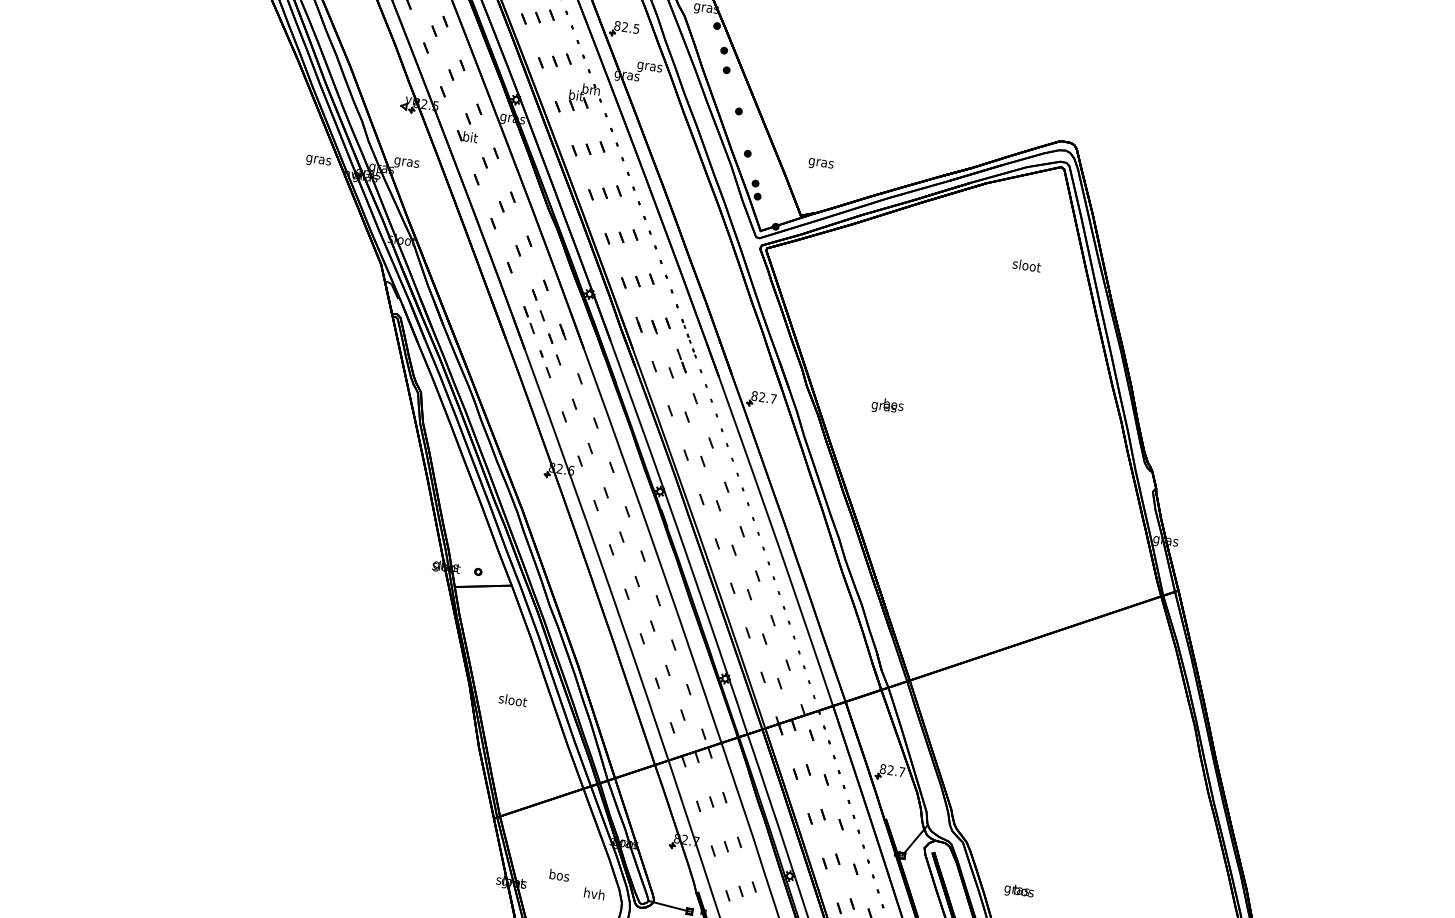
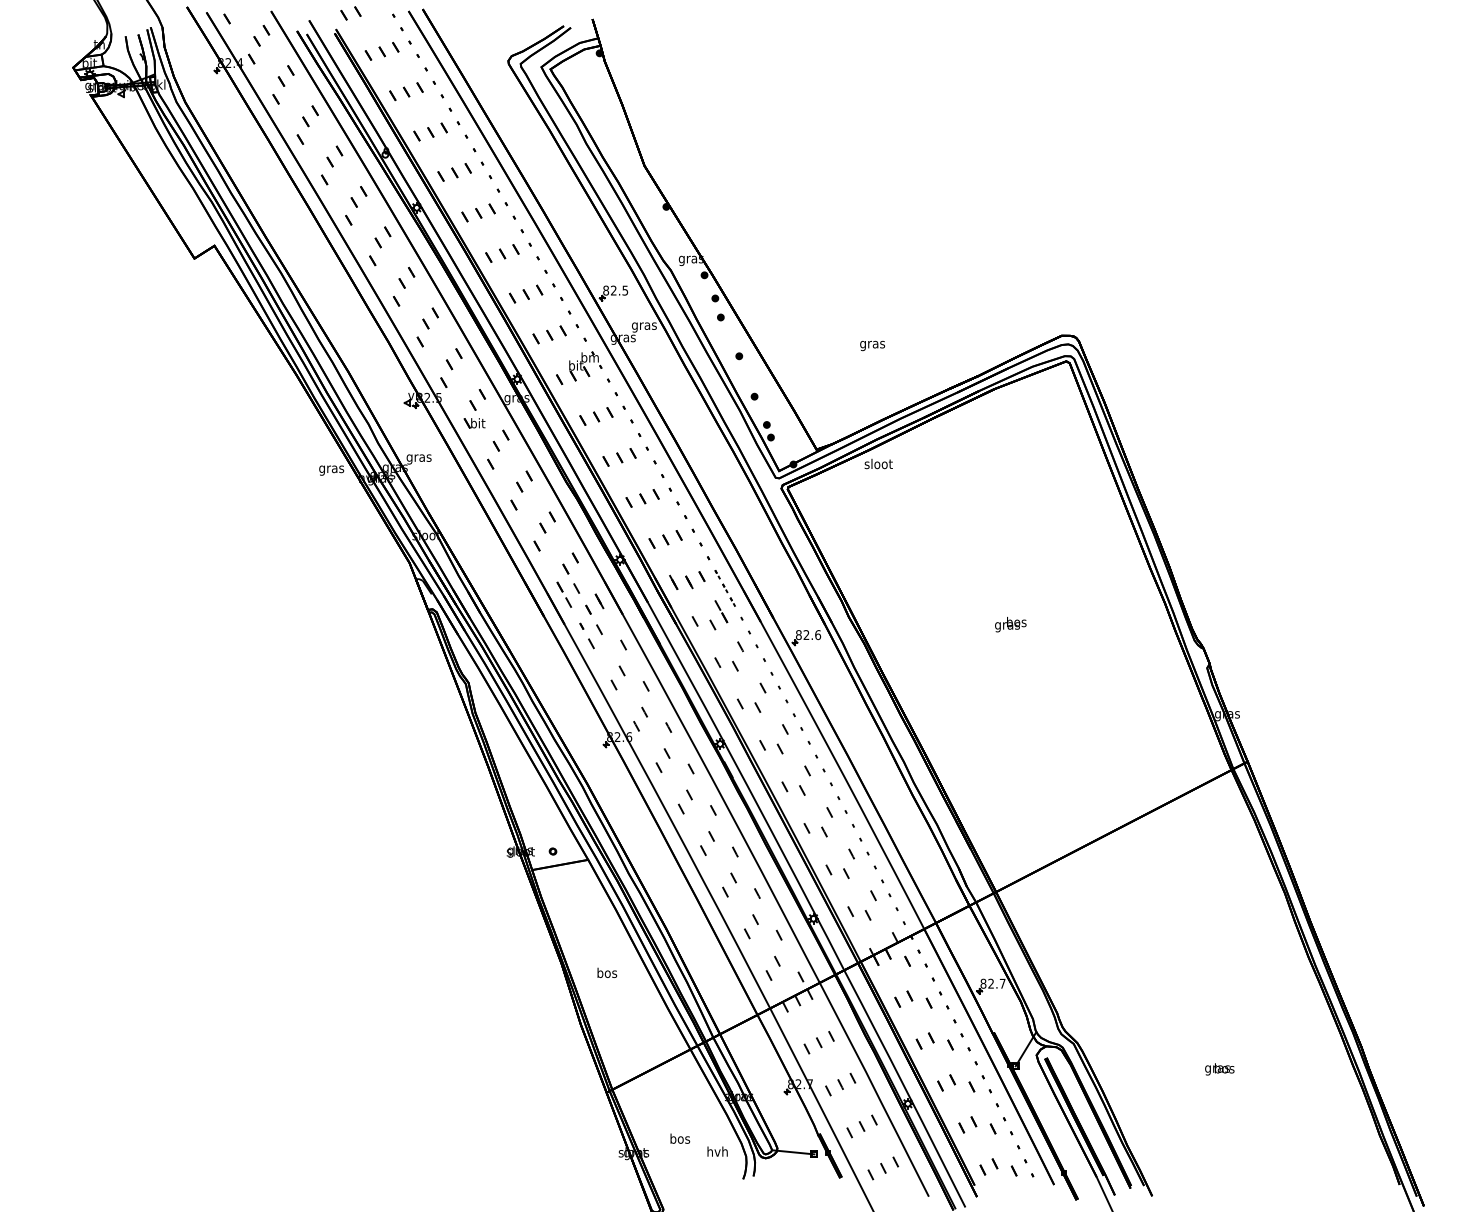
text: (821, 164) -> (872, 345), moved
text: (1026, 266) -> (878, 464), moved
text: (773, 399) -> (818, 635), 82.7 -> 82.6
text: (887, 406) -> (1010, 624), moved
text: (513, 699) -> (607, 972), sloot -> bos
text: (1018, 891) -> (1219, 1069), moved

